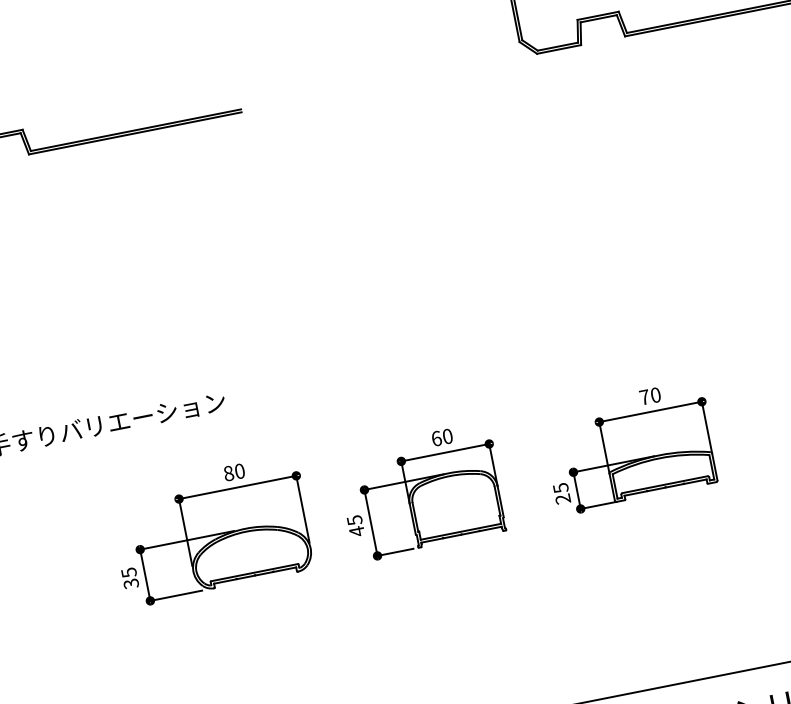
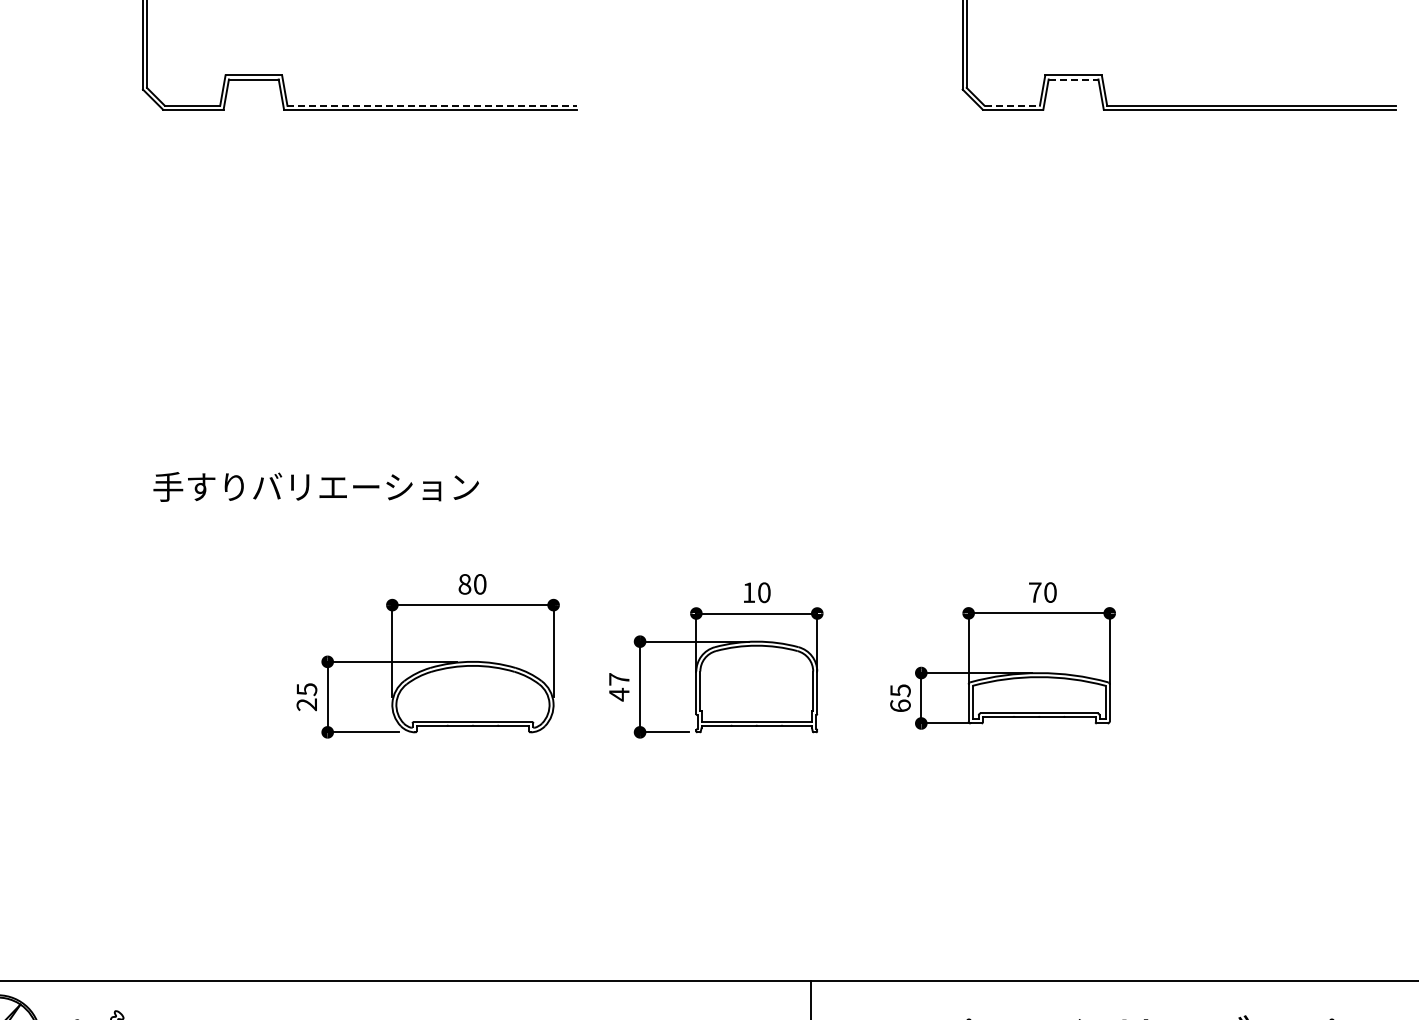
line: (598, 18) -> (1073, 79), solid -> dashed
line: (558, 46) -> (1012, 105), solid -> dashed
line: (135, 130) -> (431, 105), solid -> dashed
text: (436, 438) -> (749, 592), 60 -> 10
text: (563, 498) -> (900, 705), 25 -> 65
text: (354, 520) -> (619, 679), 45 -> 47
text: (131, 583) -> (307, 704), 35 -> 25

